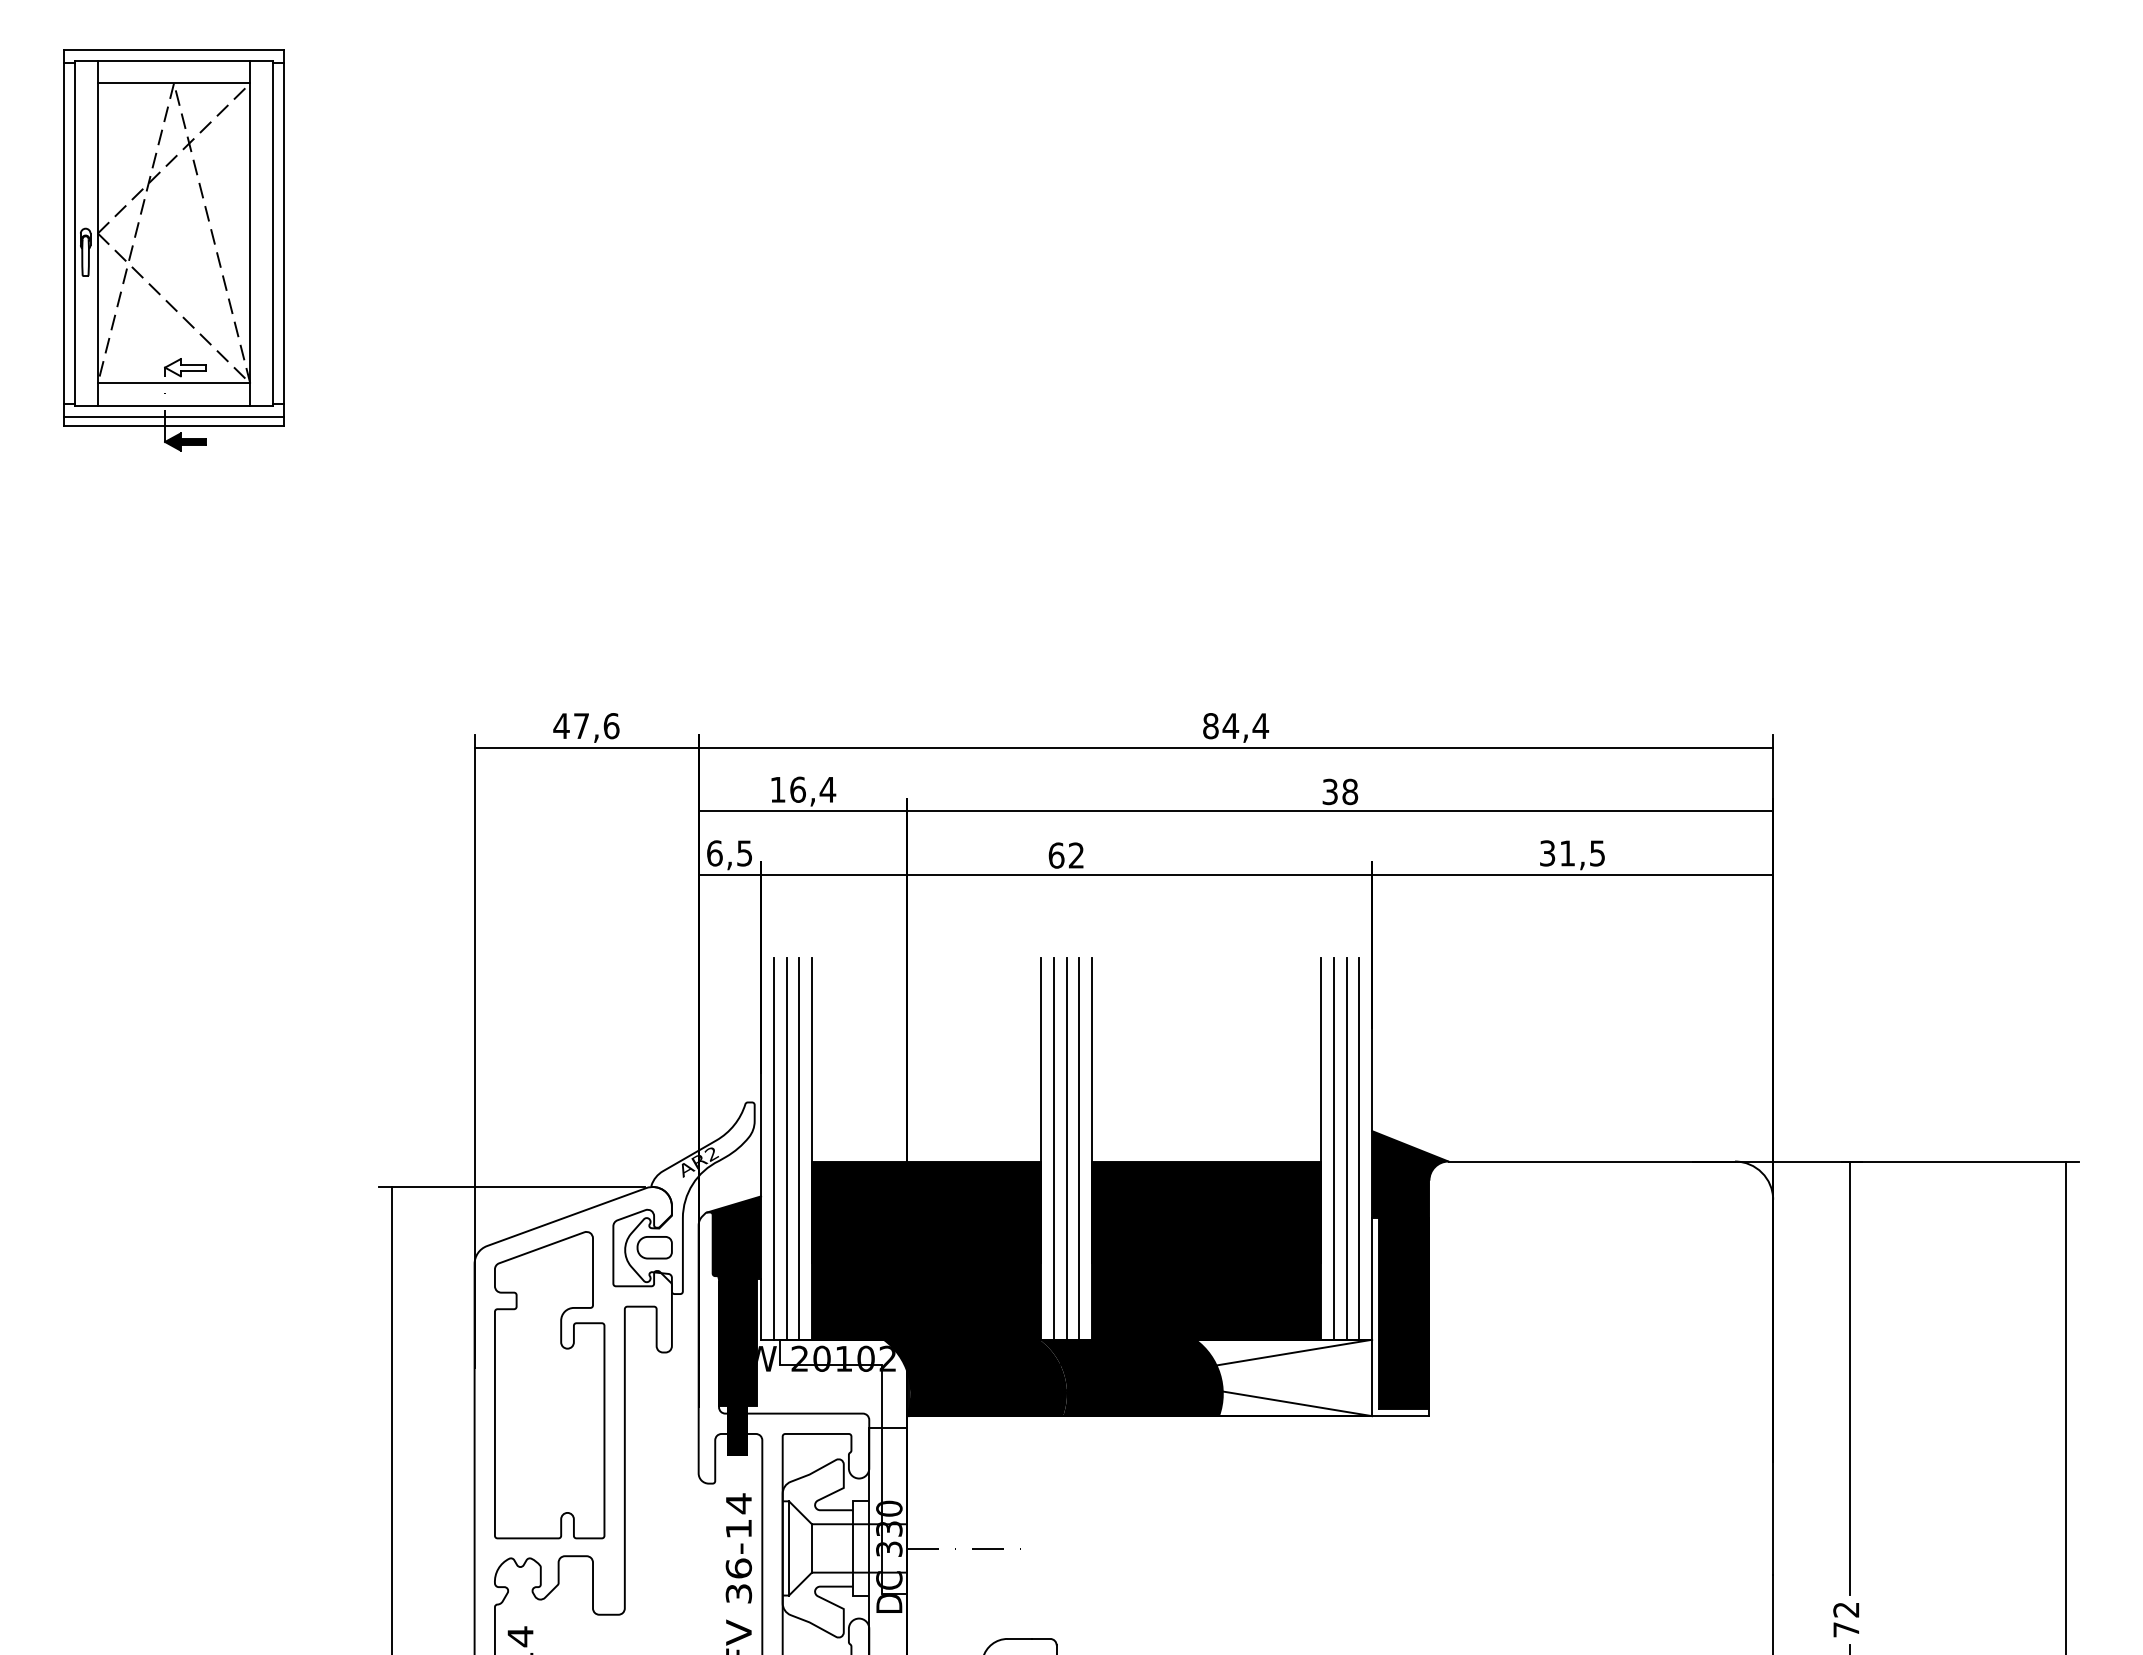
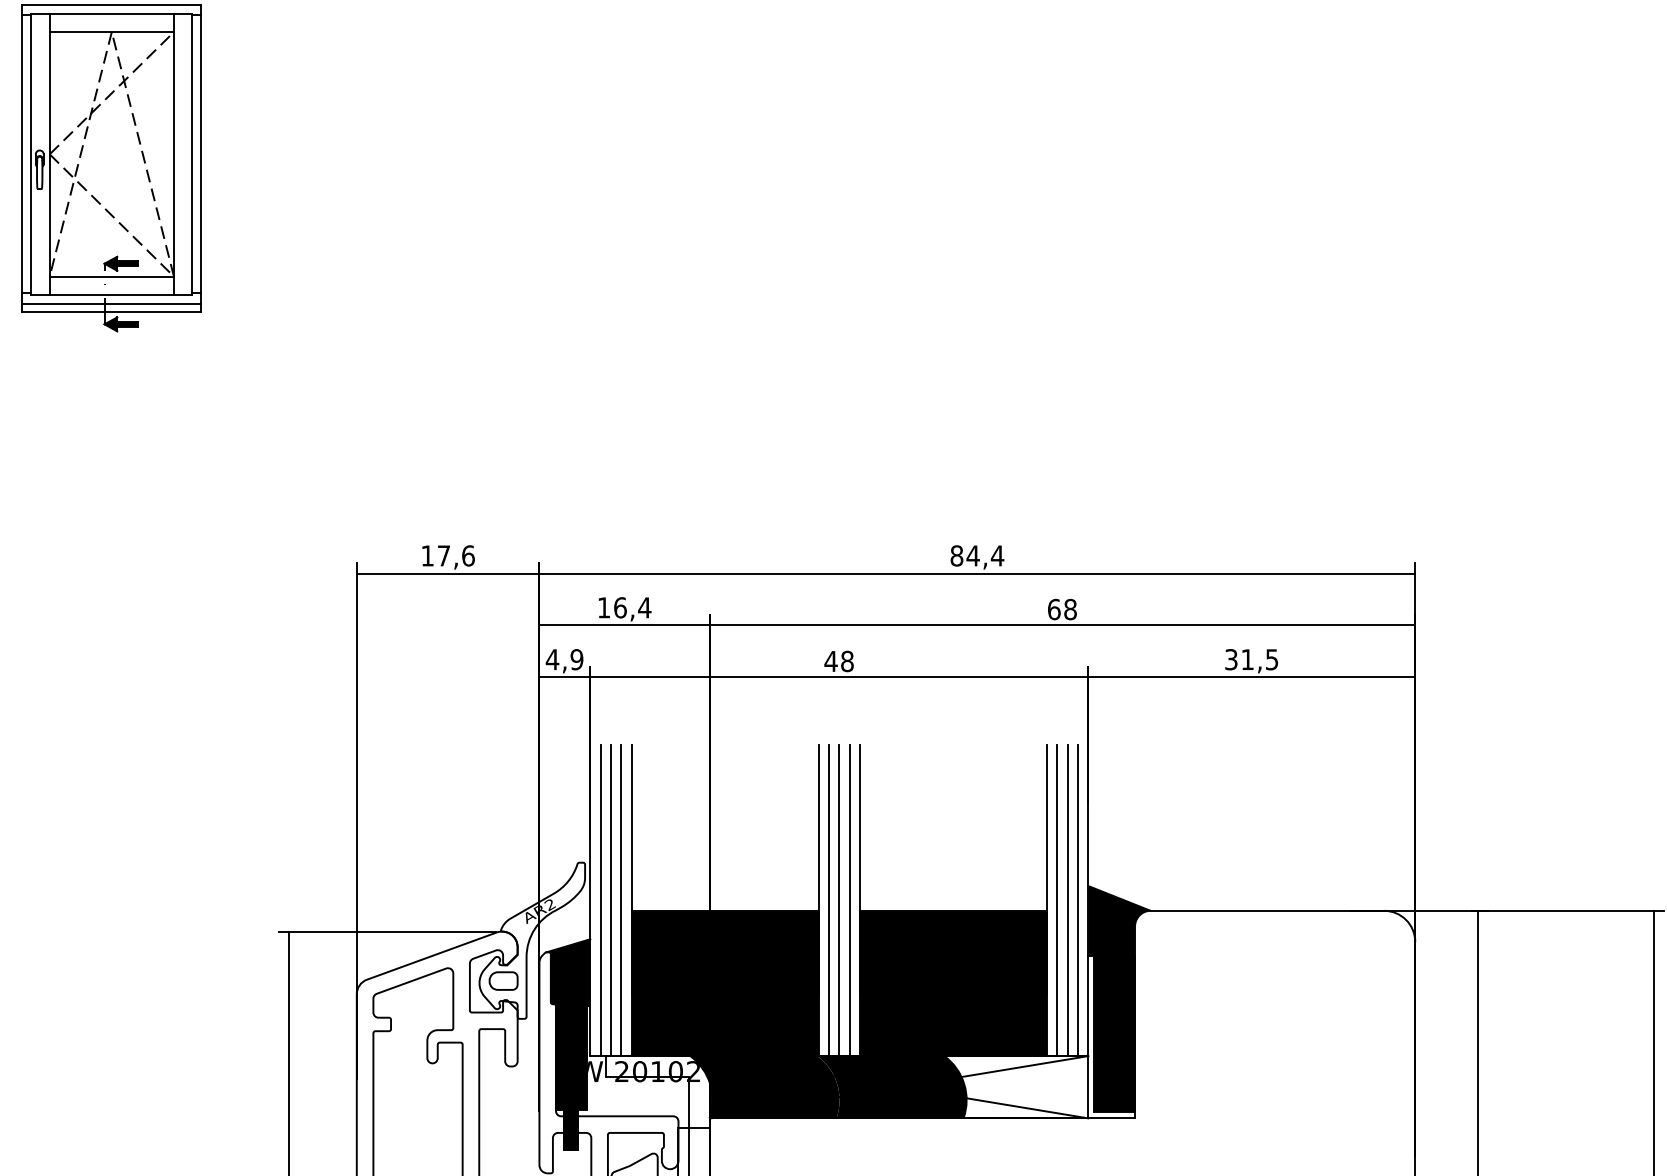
fill: (185, 367) -> (121, 263), added
text: (561, 725) -> (427, 555), 47,6 -> 17,6
text: (1330, 791) -> (1054, 609), 38 -> 68
text: (729, 853) -> (564, 659), 6,5 -> 4,9
text: (1066, 855) -> (839, 661), 62 -> 48

